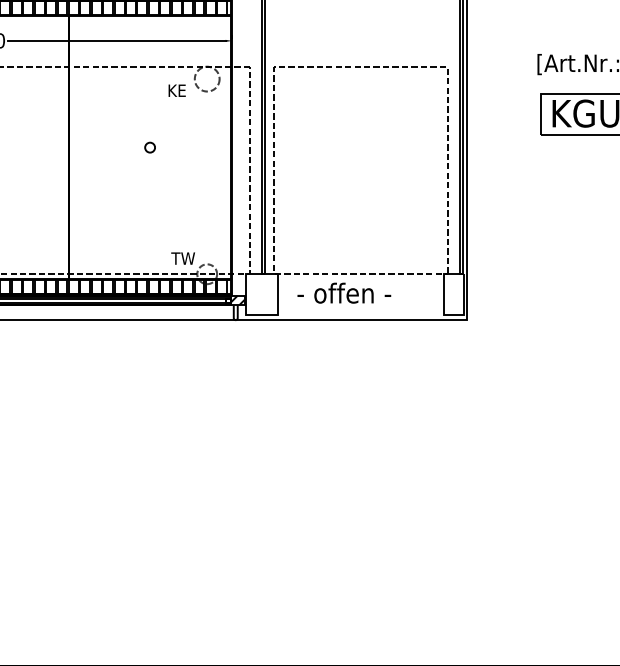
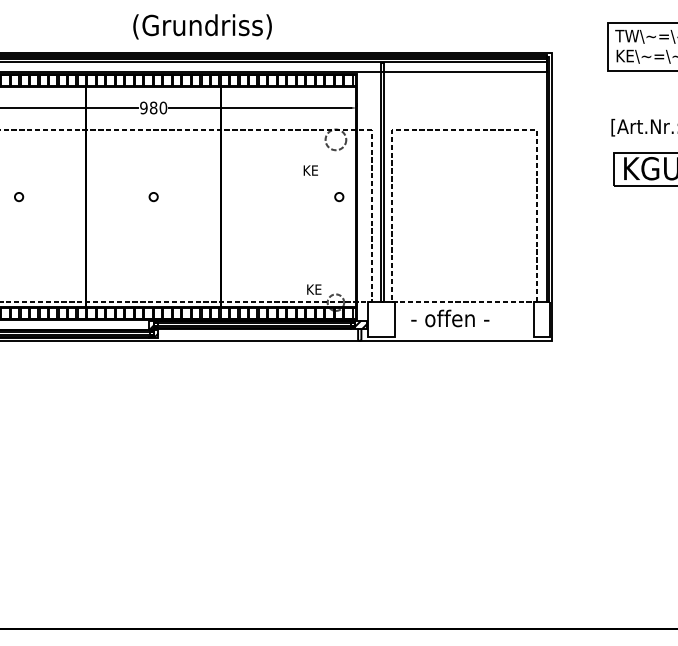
text: (176, 90) -> (310, 170), moved
circle: (150, 148) -> (339, 197), moved
text: (182, 258) -> (315, 289), TW -> KE

